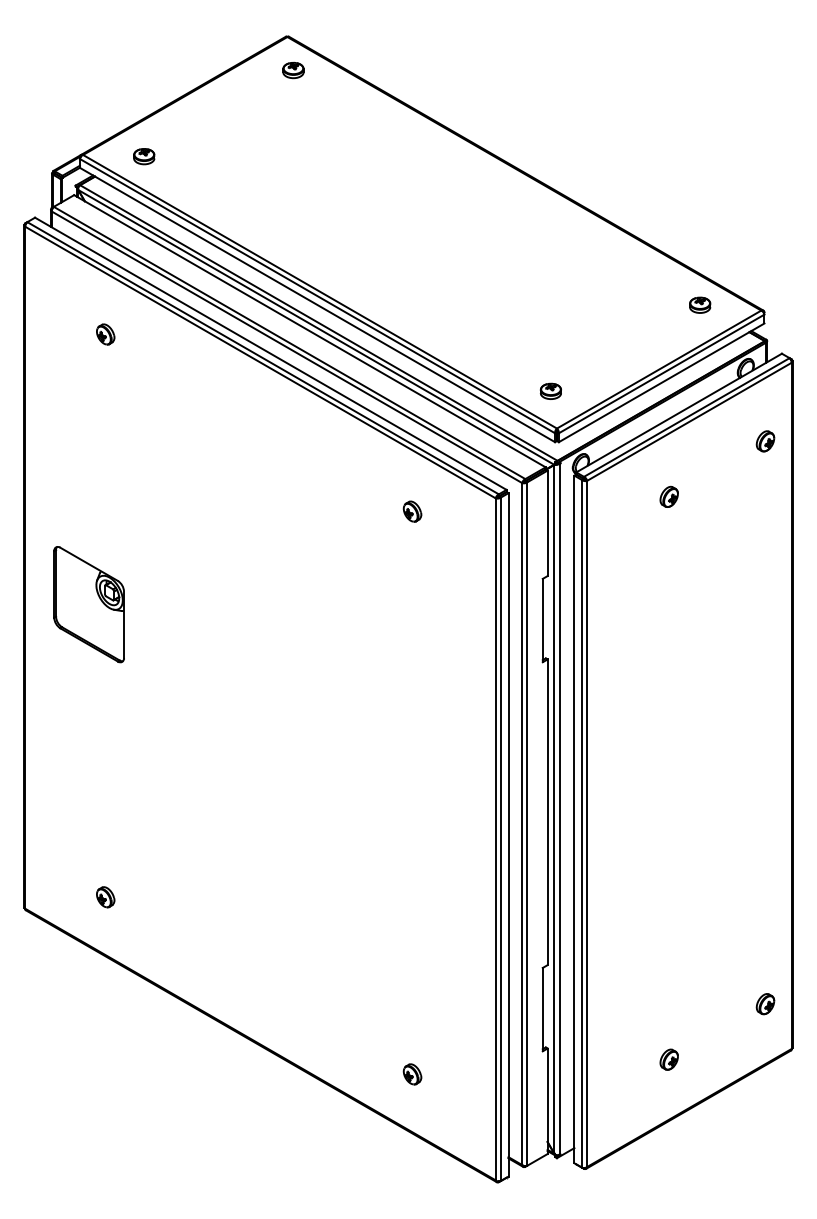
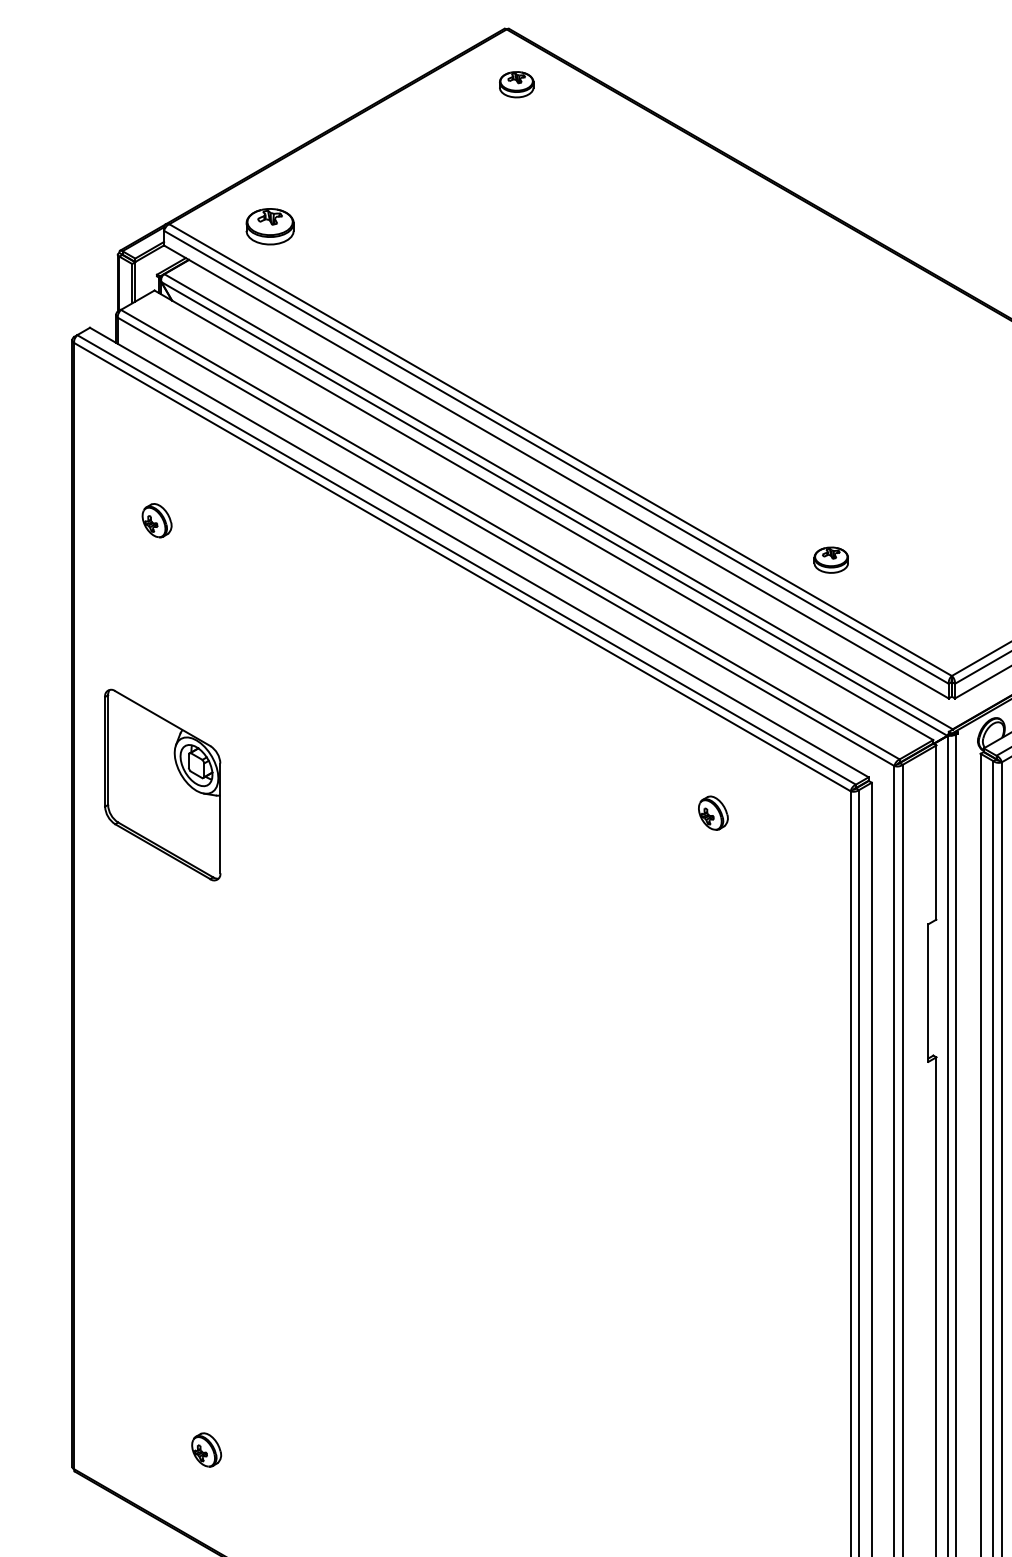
part: (144, 156) -> (270, 226), size x1.4
part: (105, 334) -> (156, 520), moved
part: (550, 390) -> (830, 558), moved
part: (88, 604) -> (161, 784), moved

